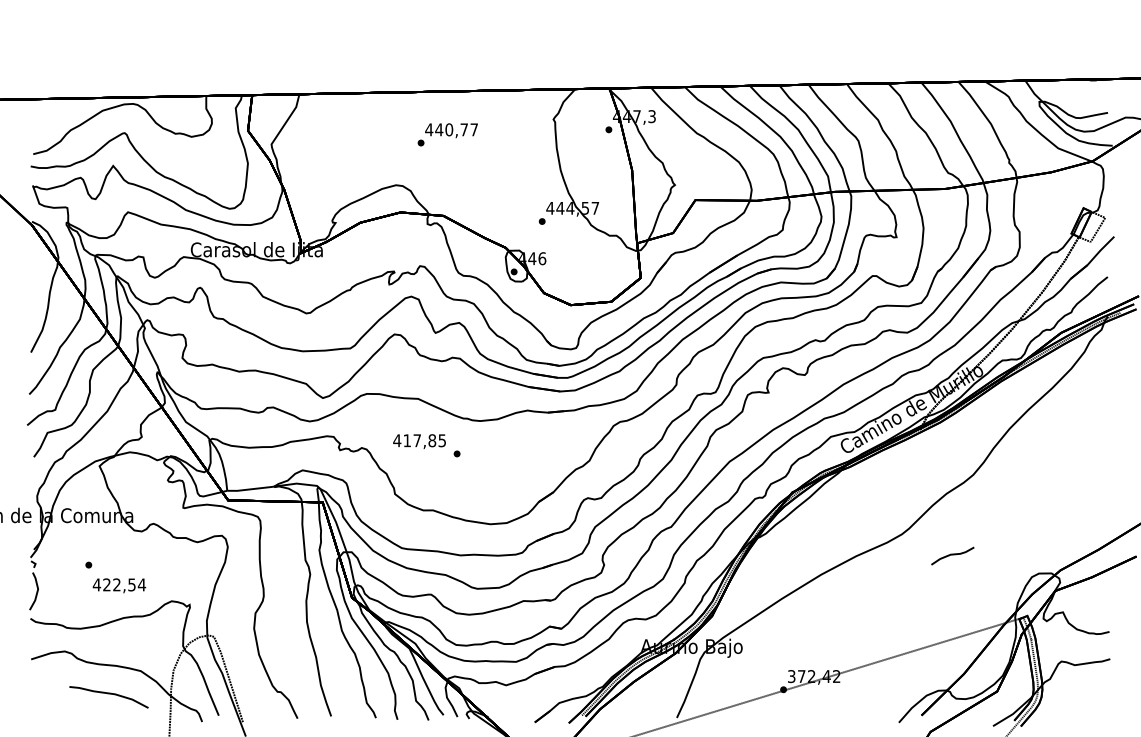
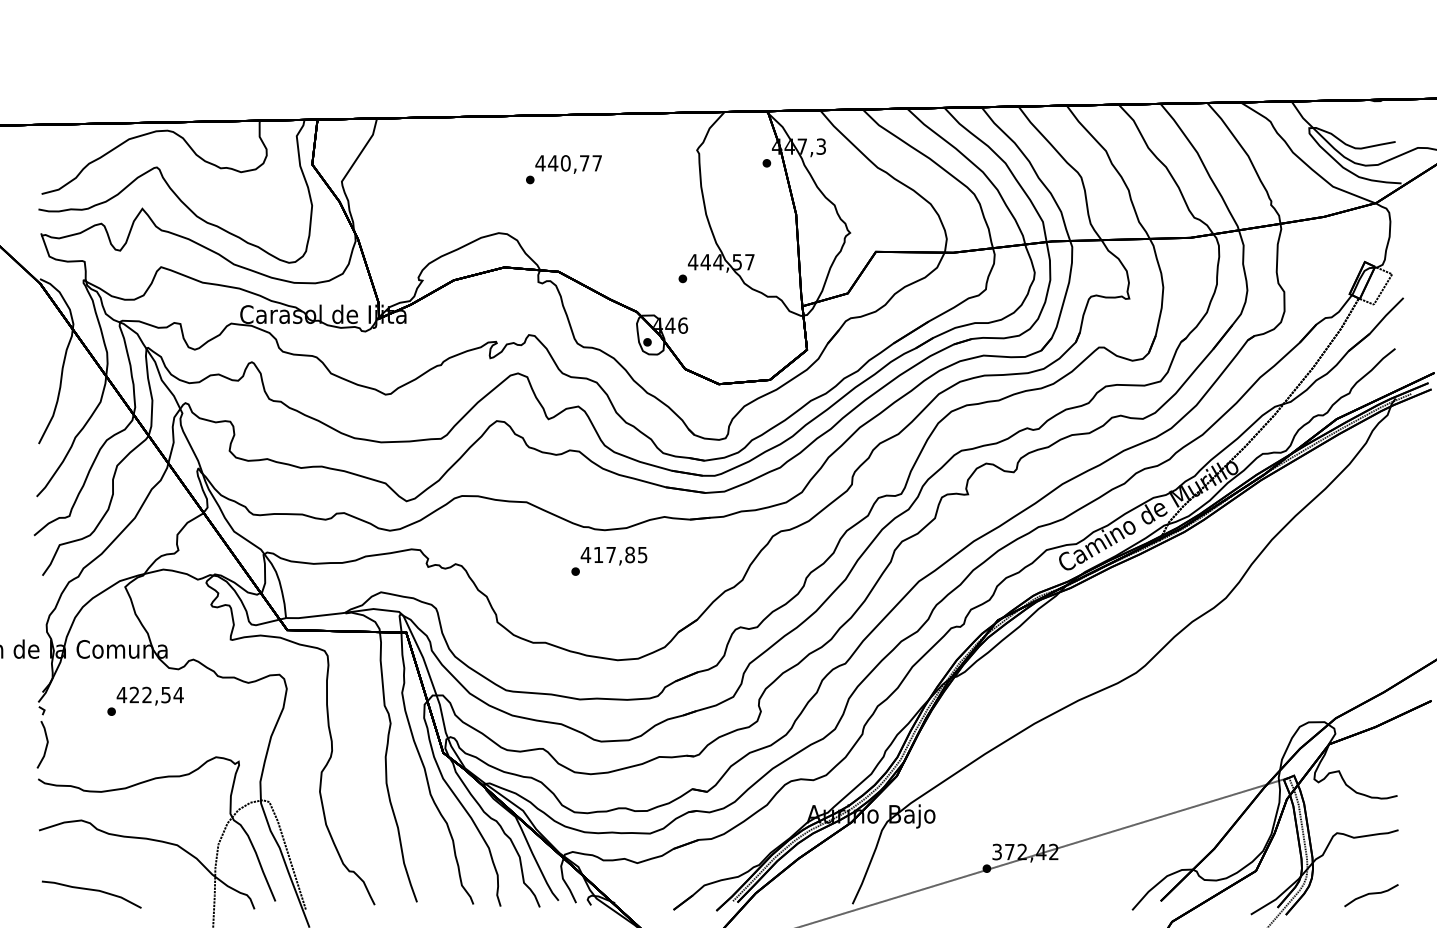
text: (419, 441) -> (613, 555), moved
part: (952, 555) -> (1371, 894), moved
text: (119, 585) -> (150, 695), moved
curve: (108, 694) -> (91, 891), moved

